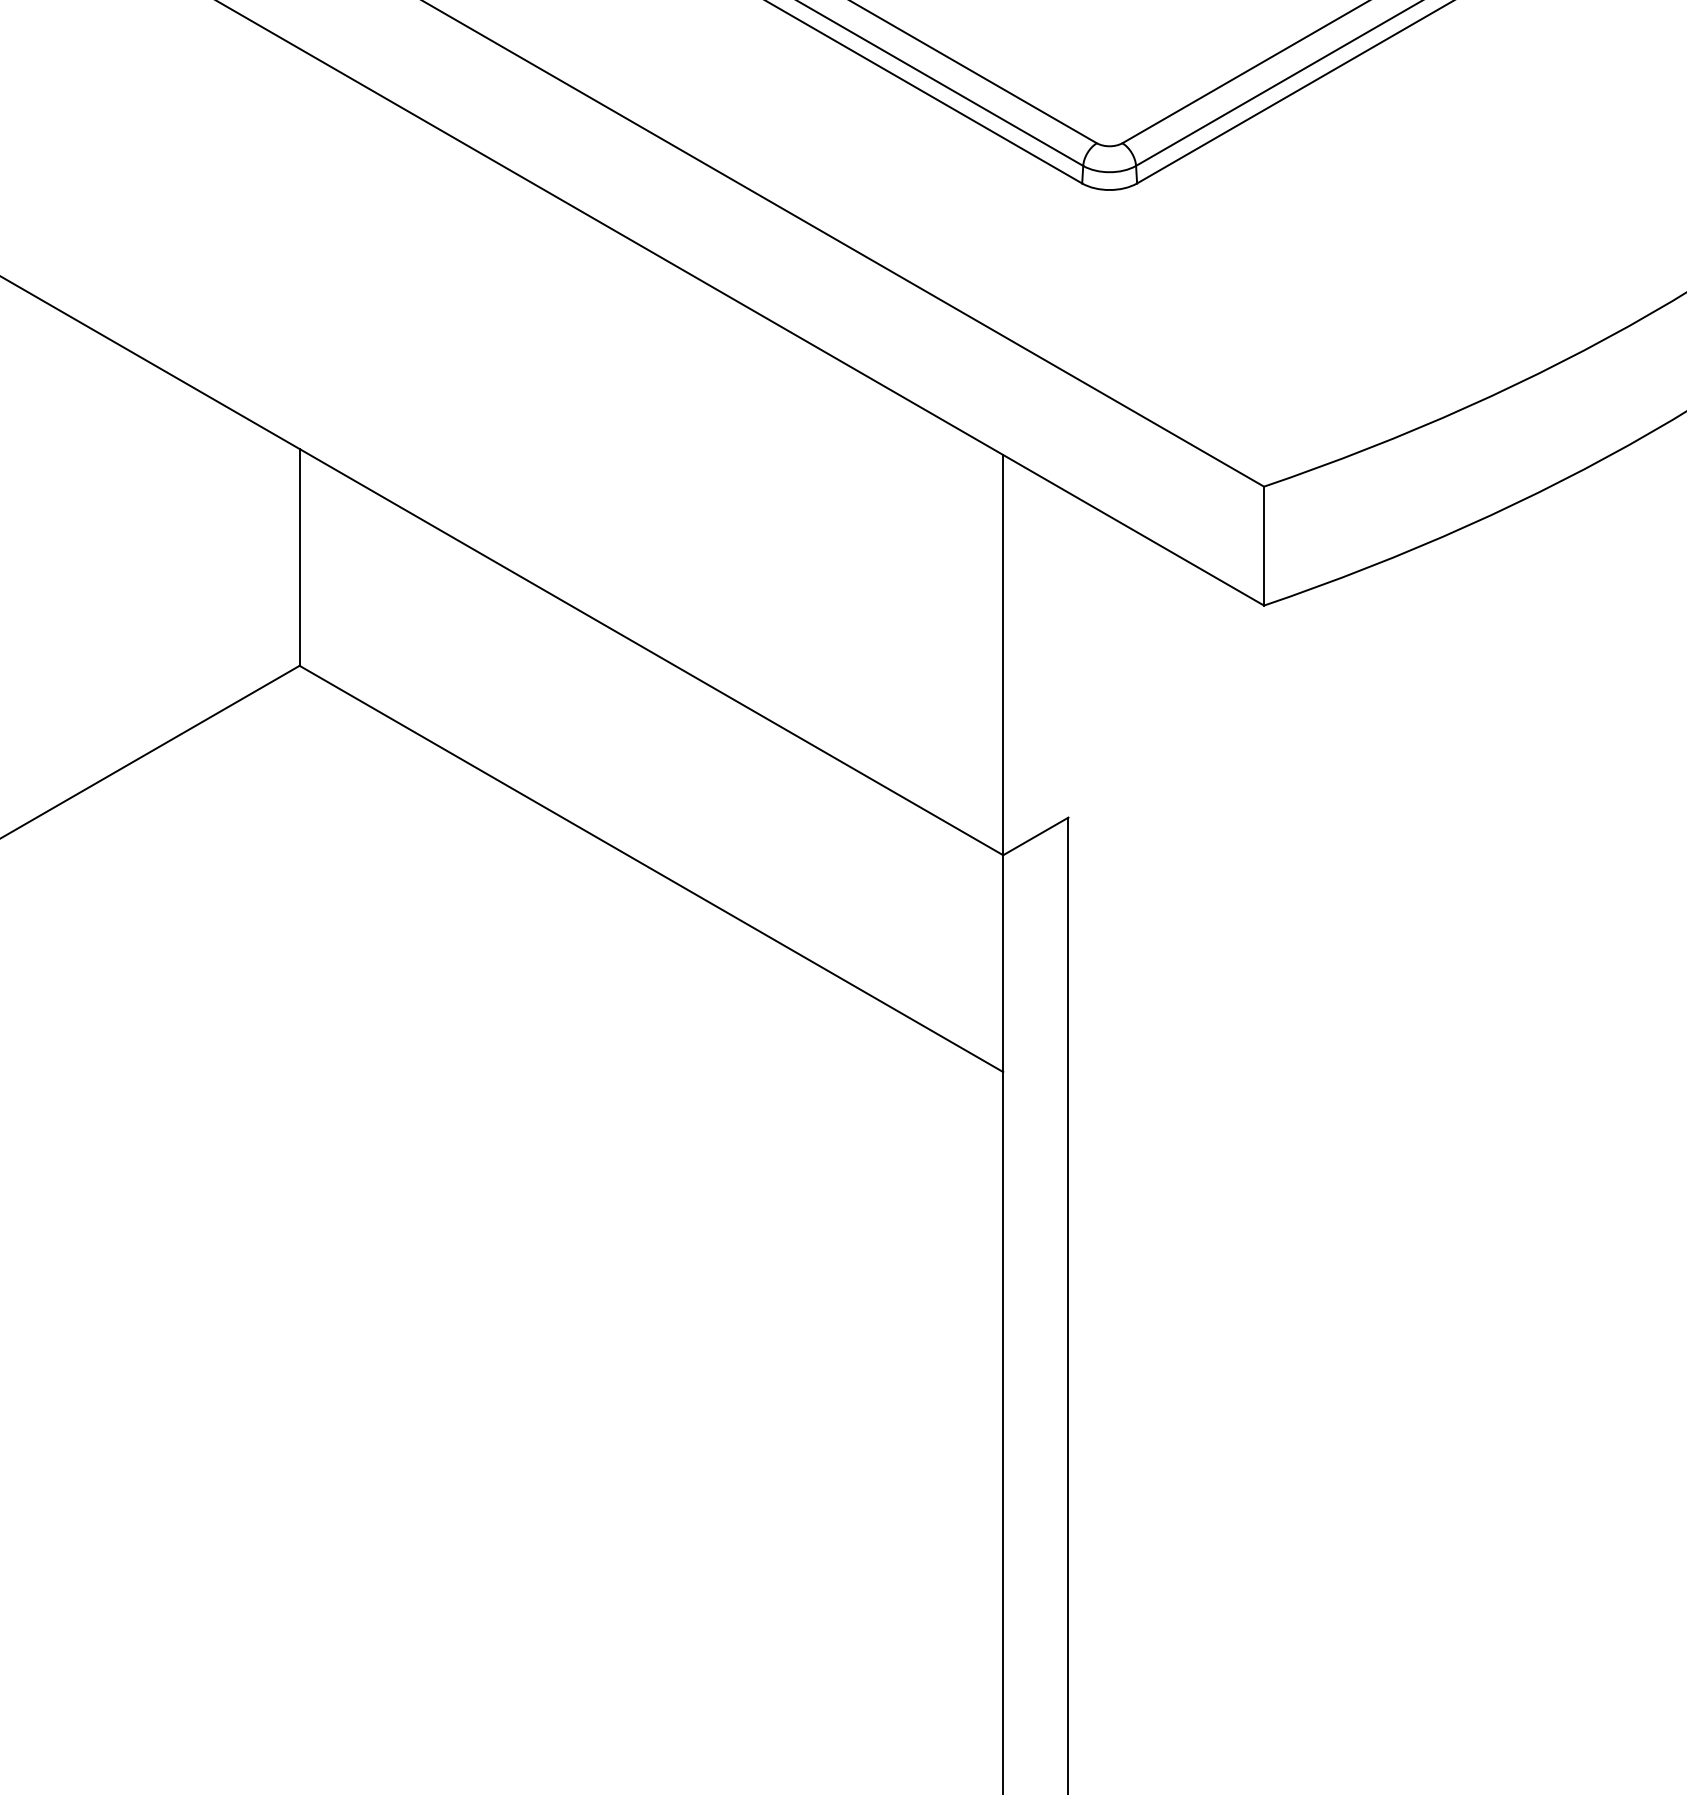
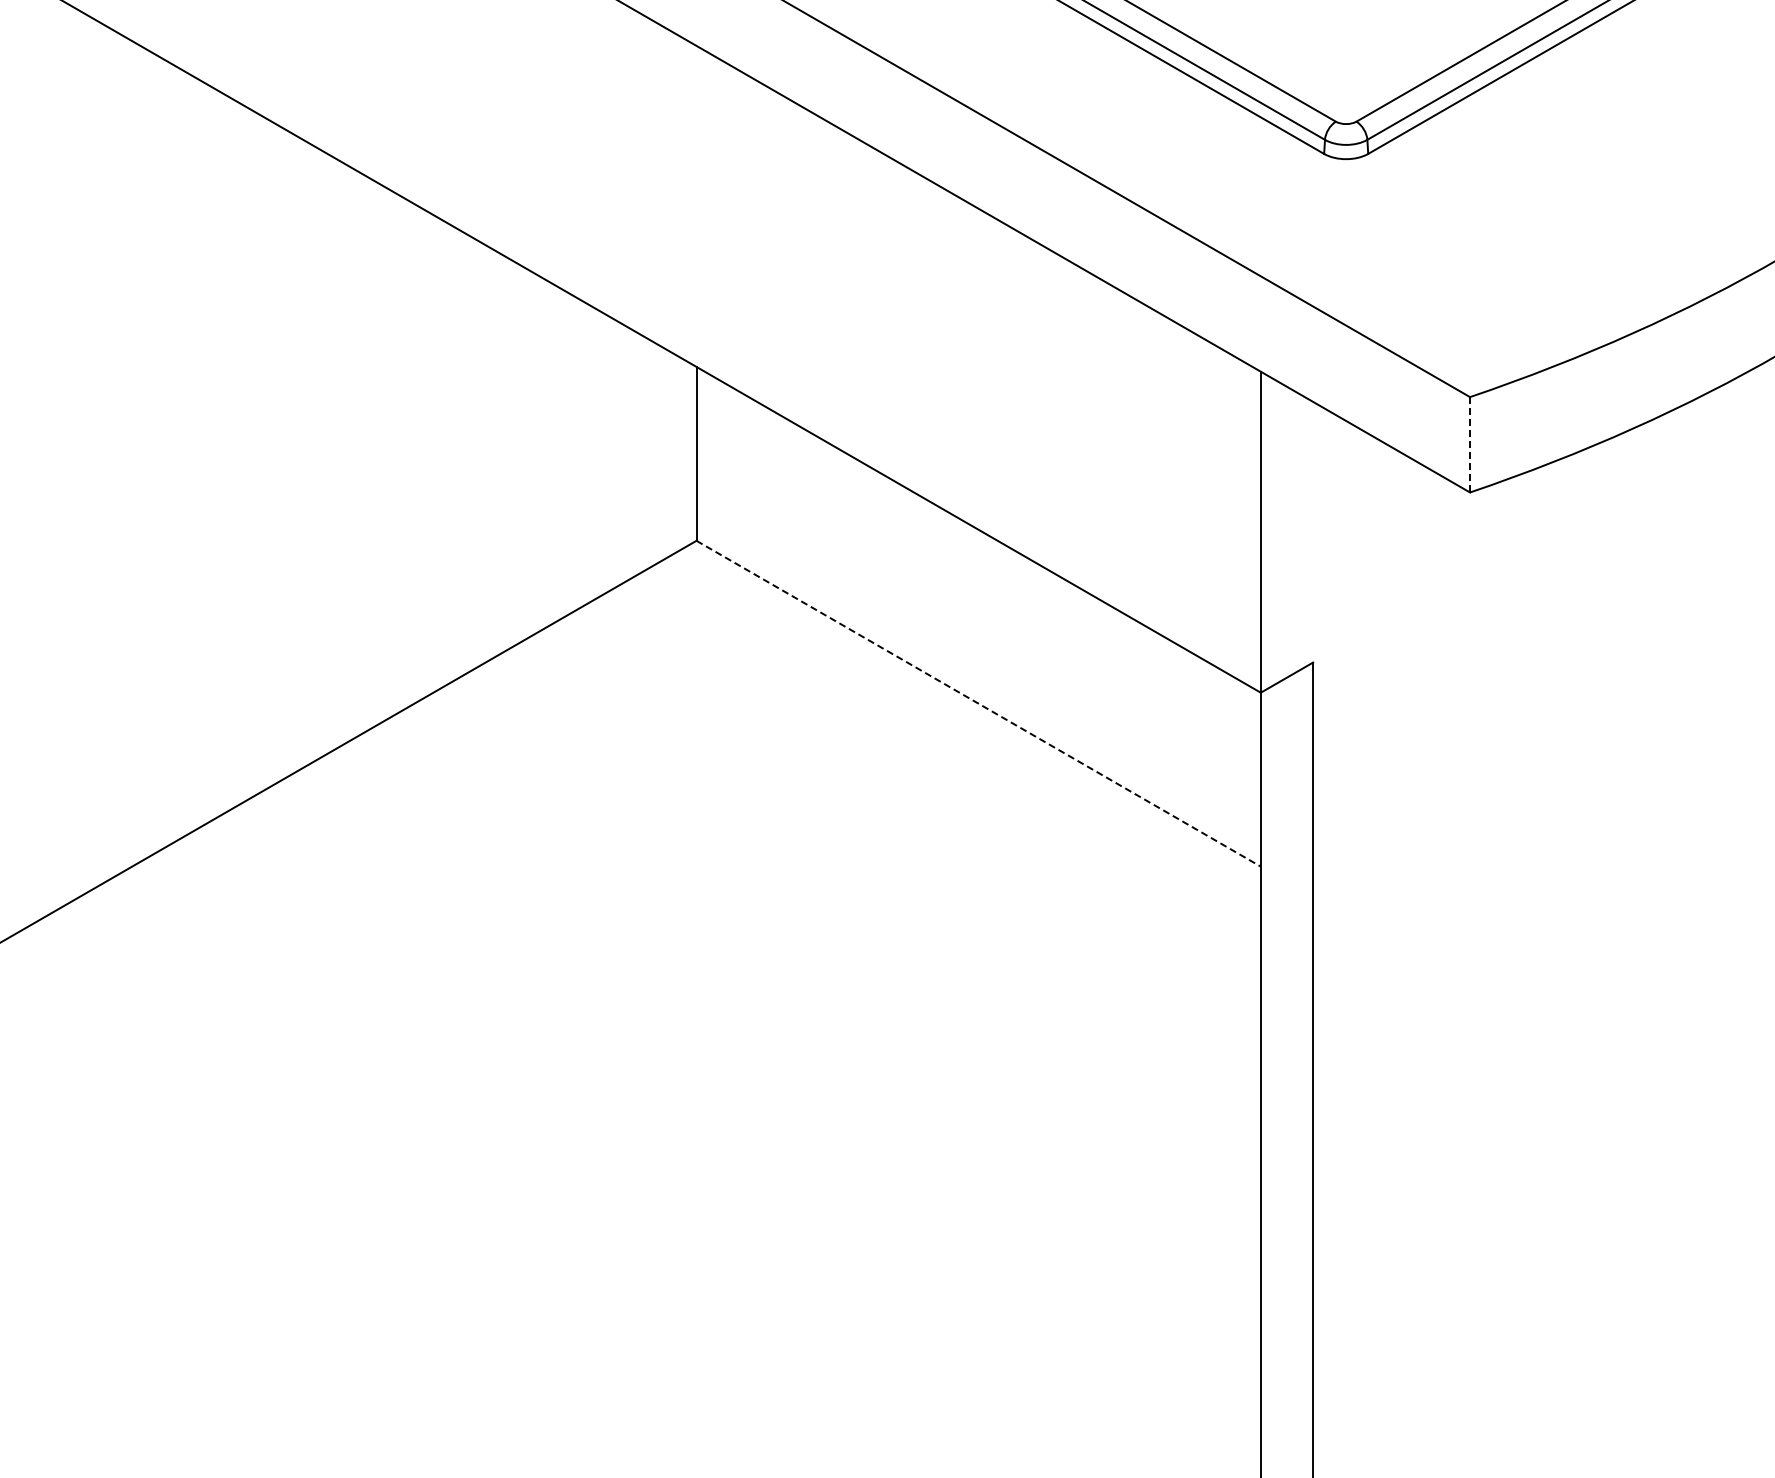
line: (1264, 545) -> (1470, 444), solid -> dashed
line: (651, 868) -> (978, 703), solid -> dashed

